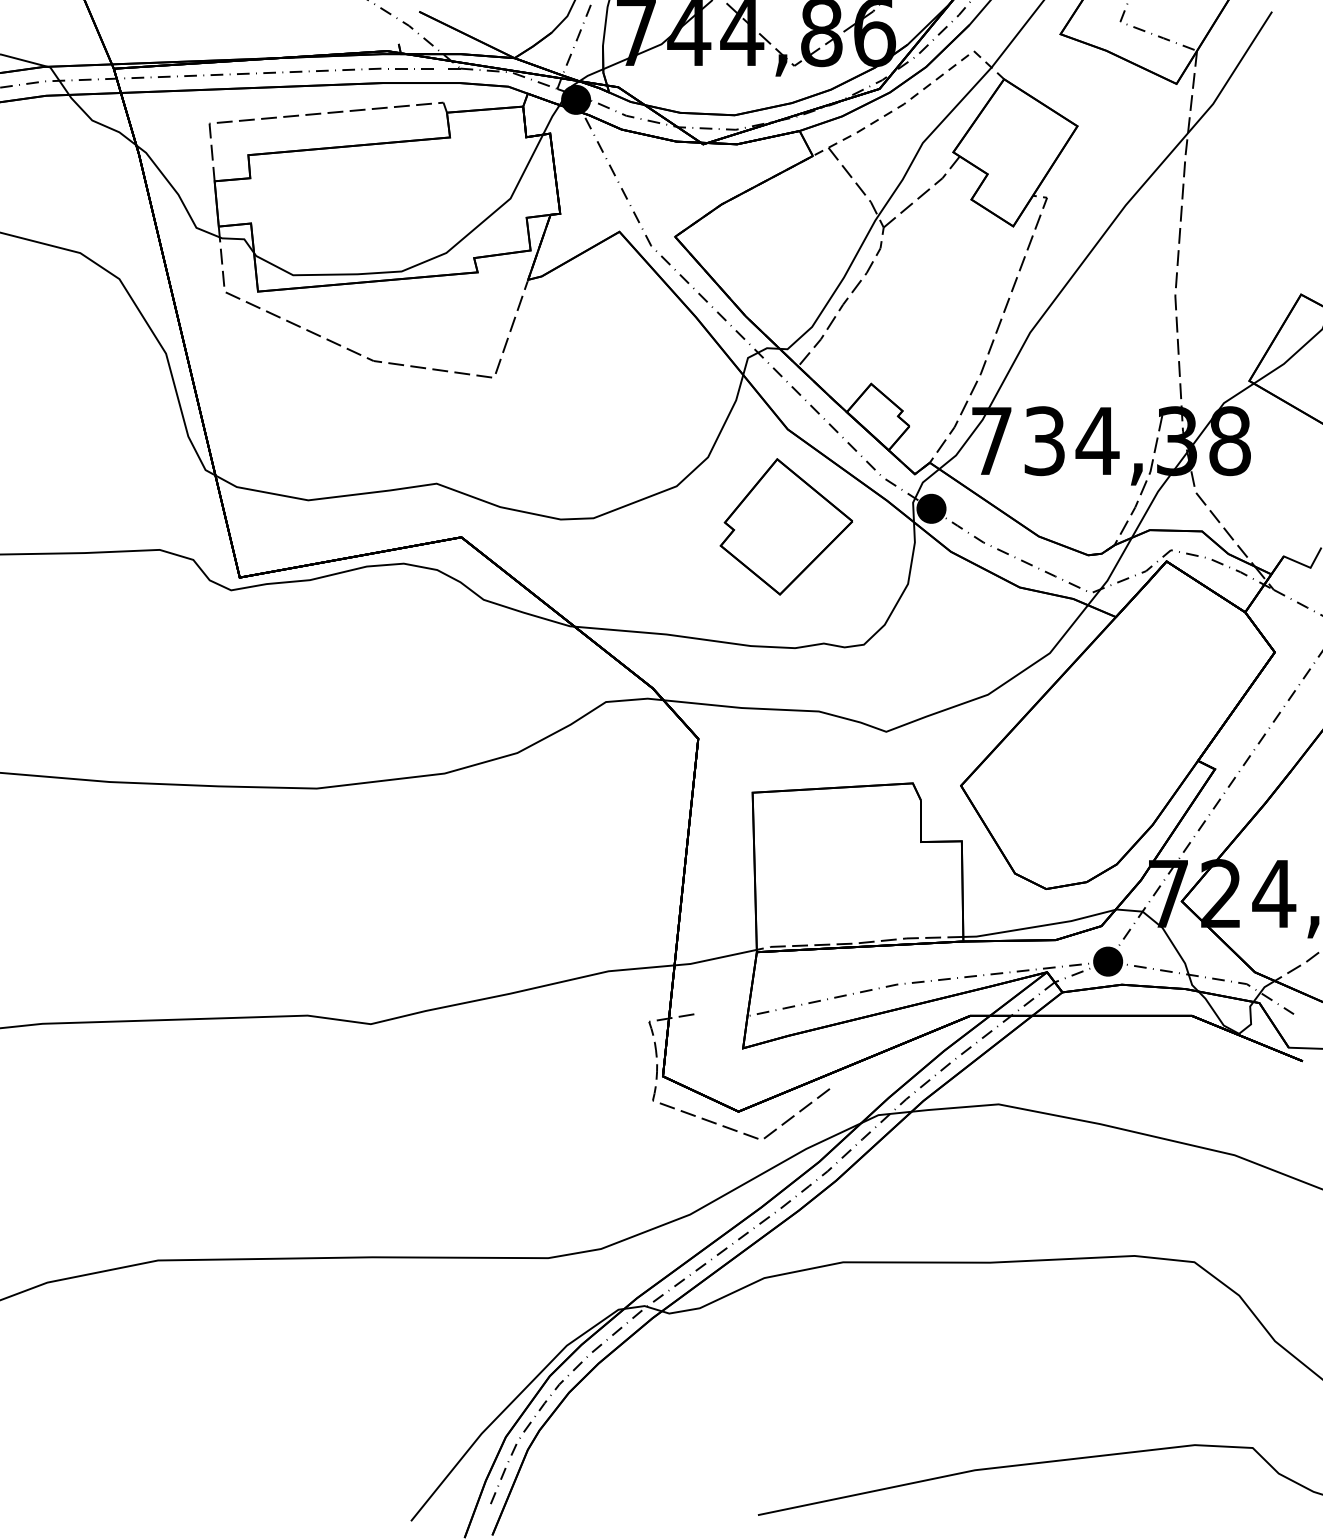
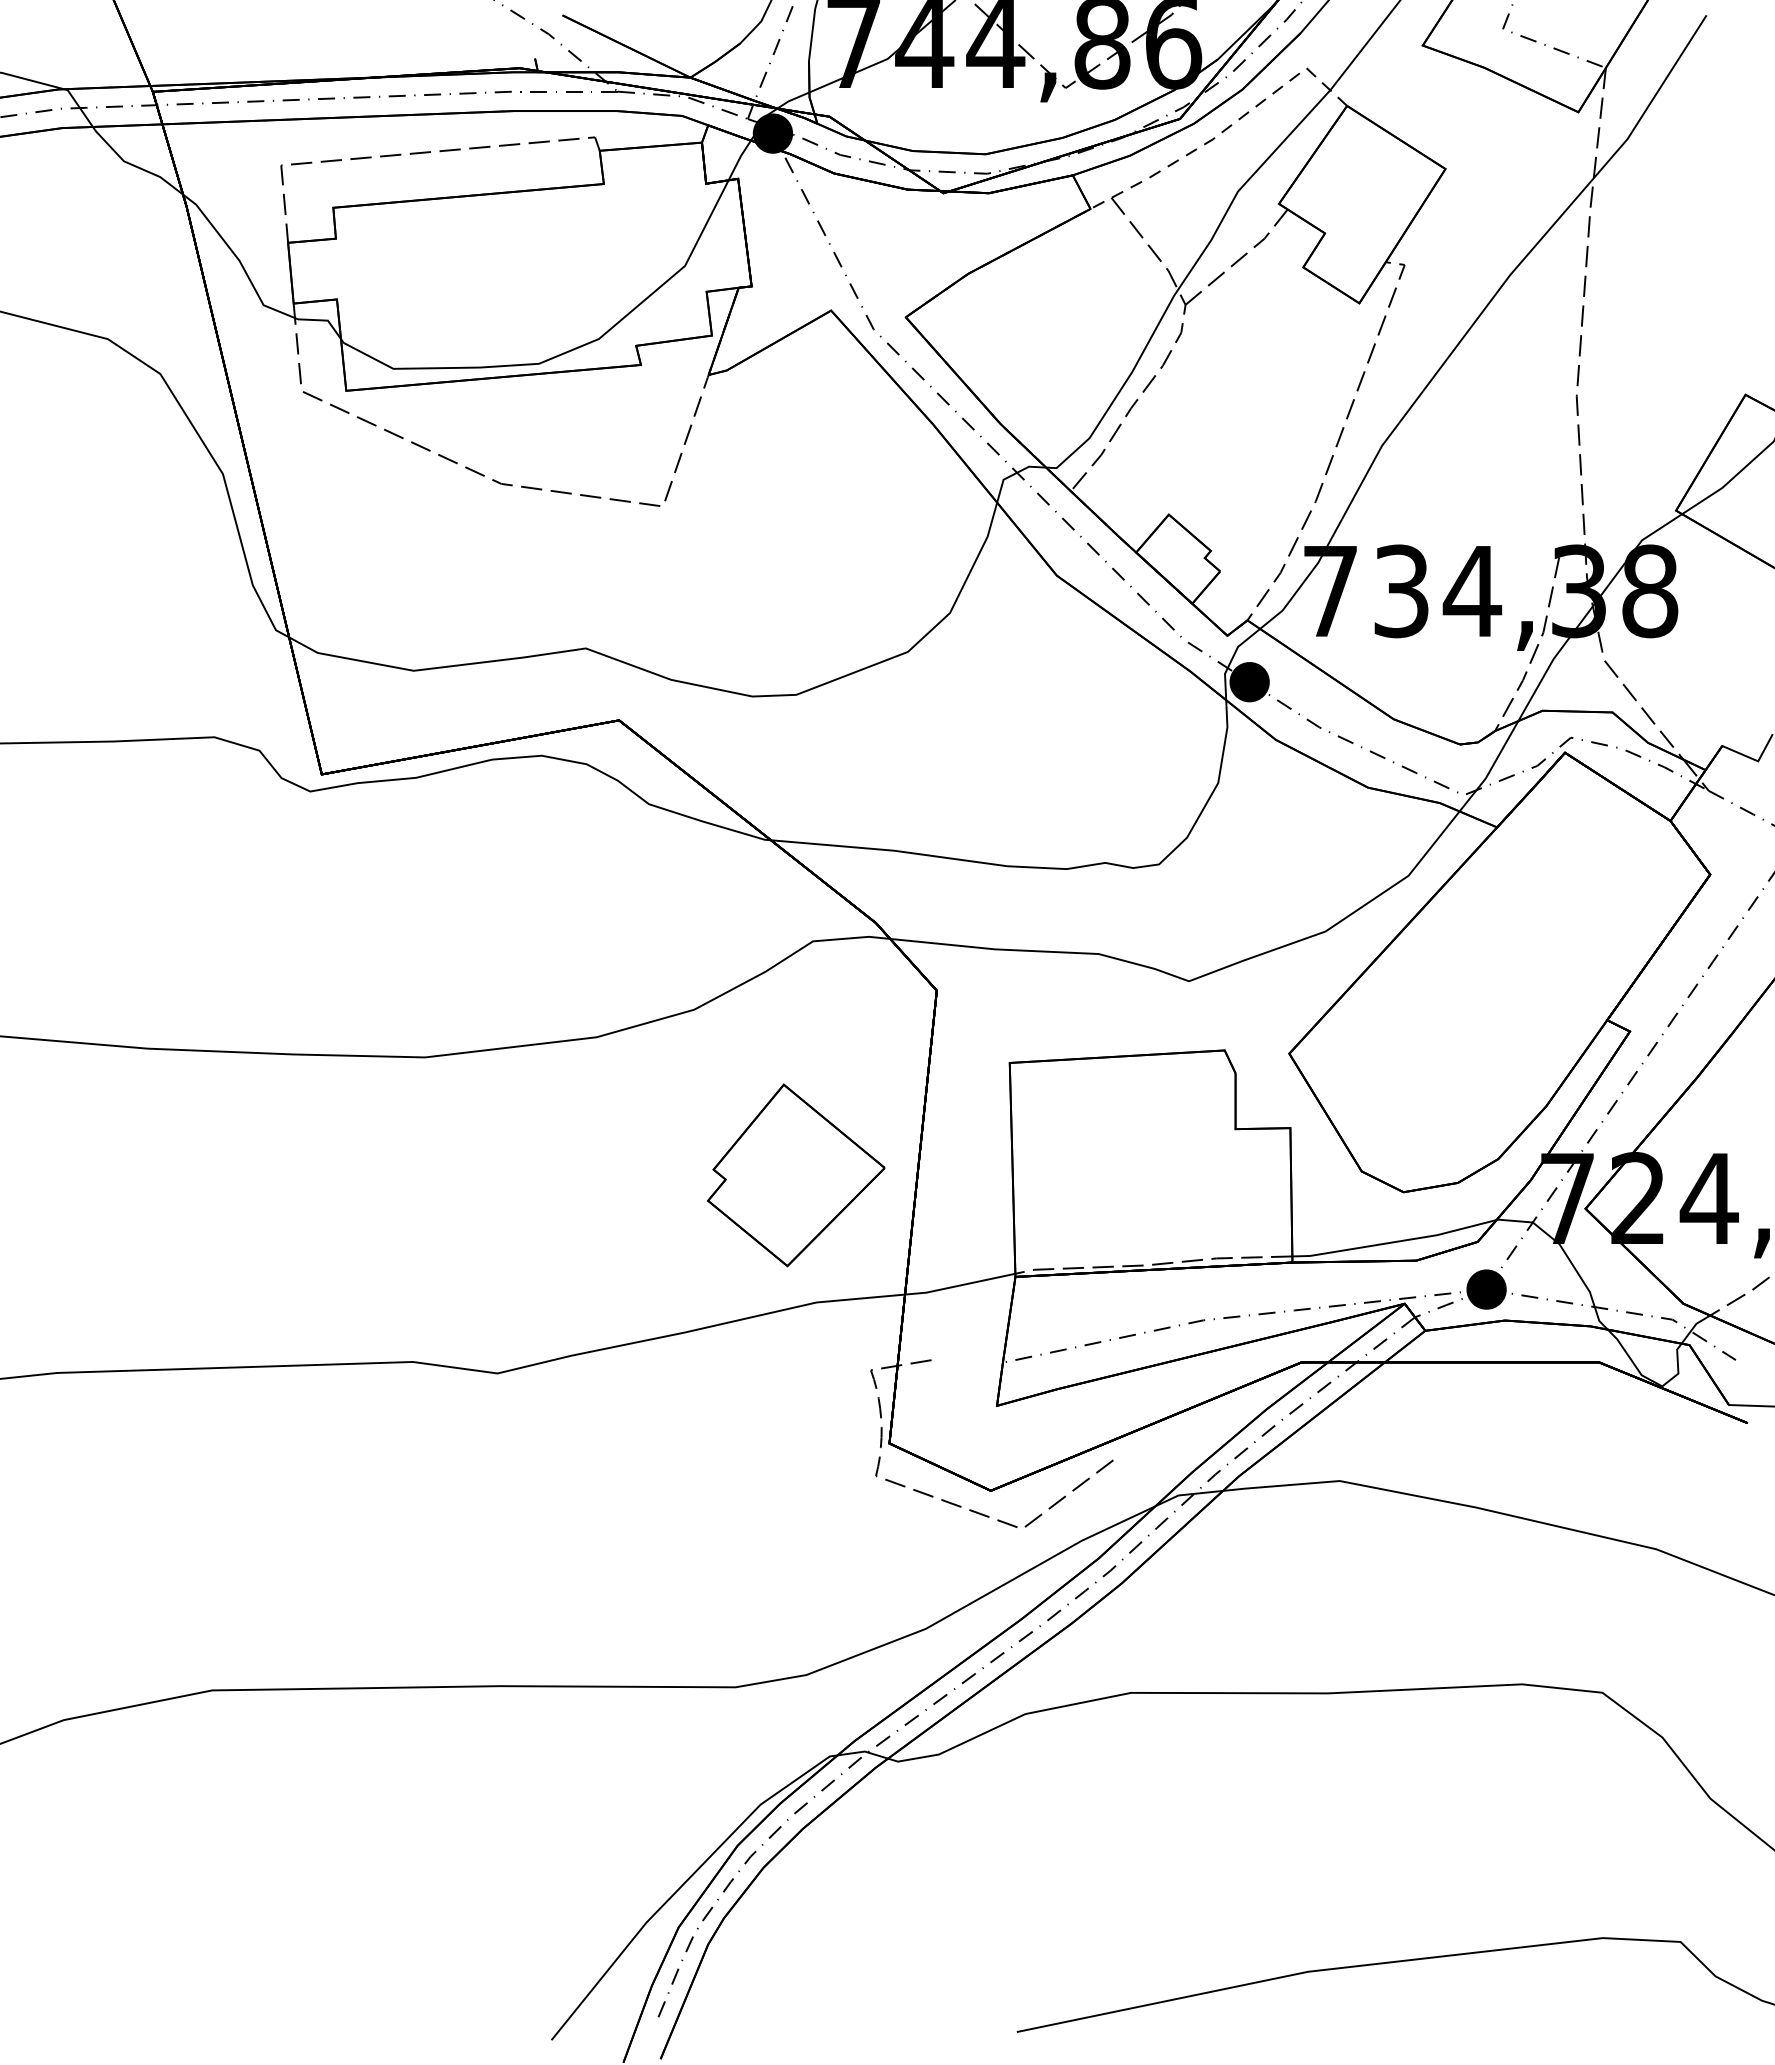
part: (786, 526) -> (796, 1175), moved

